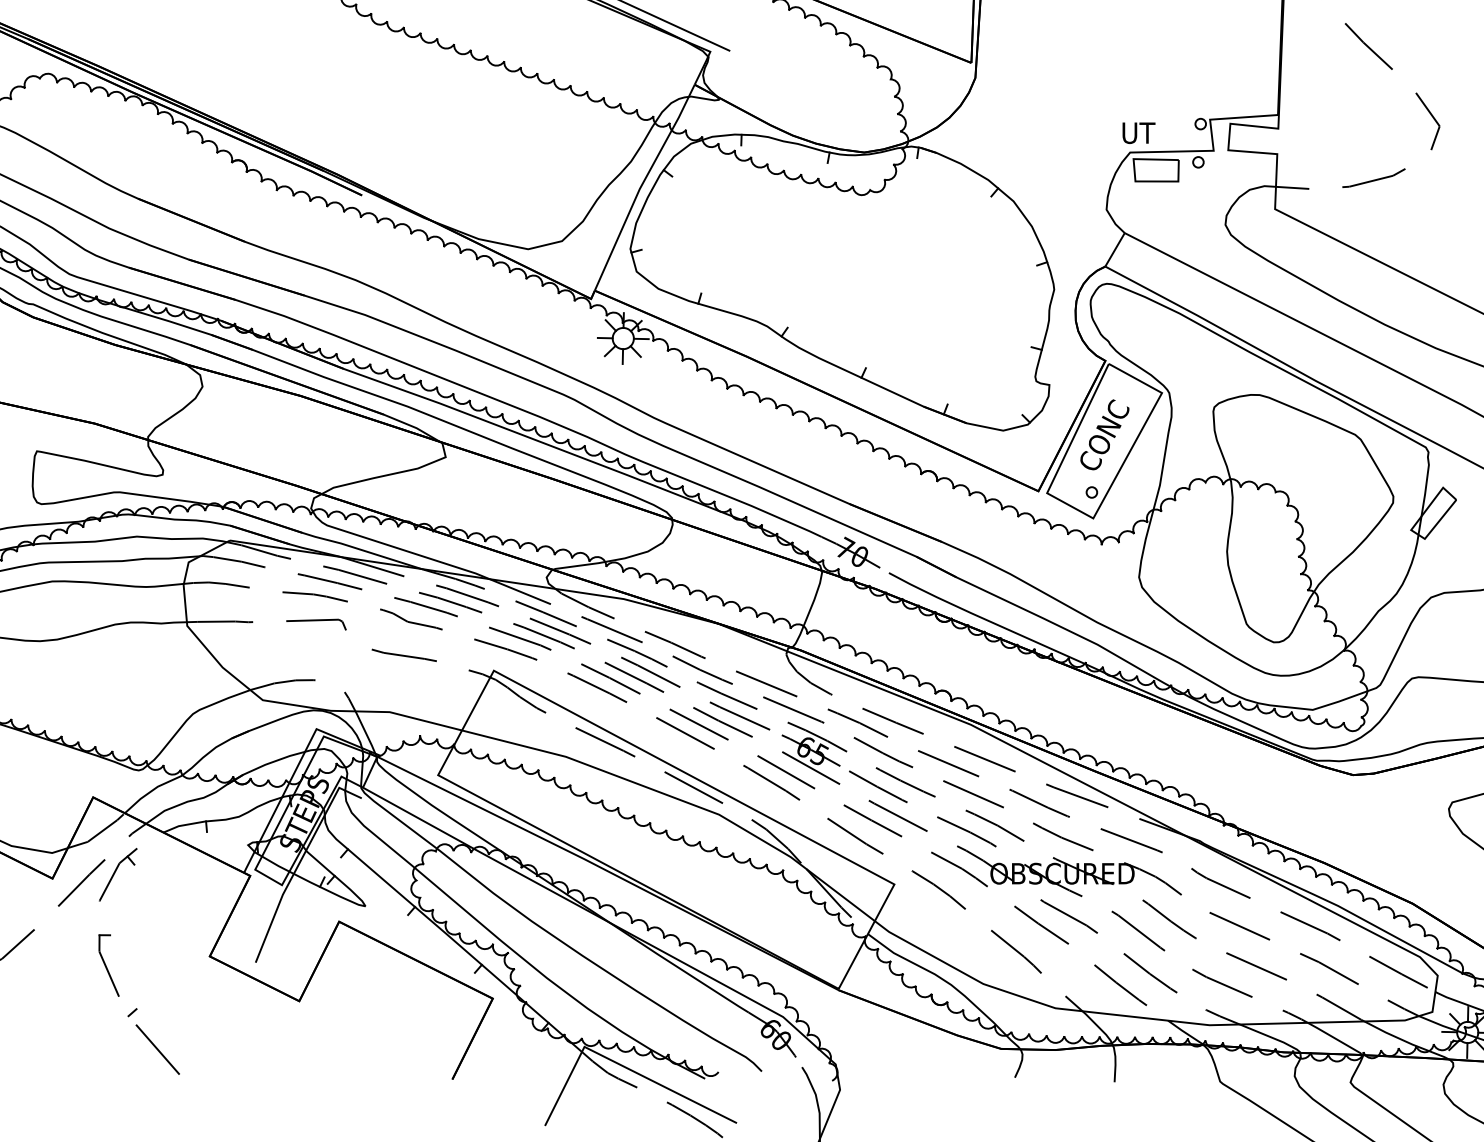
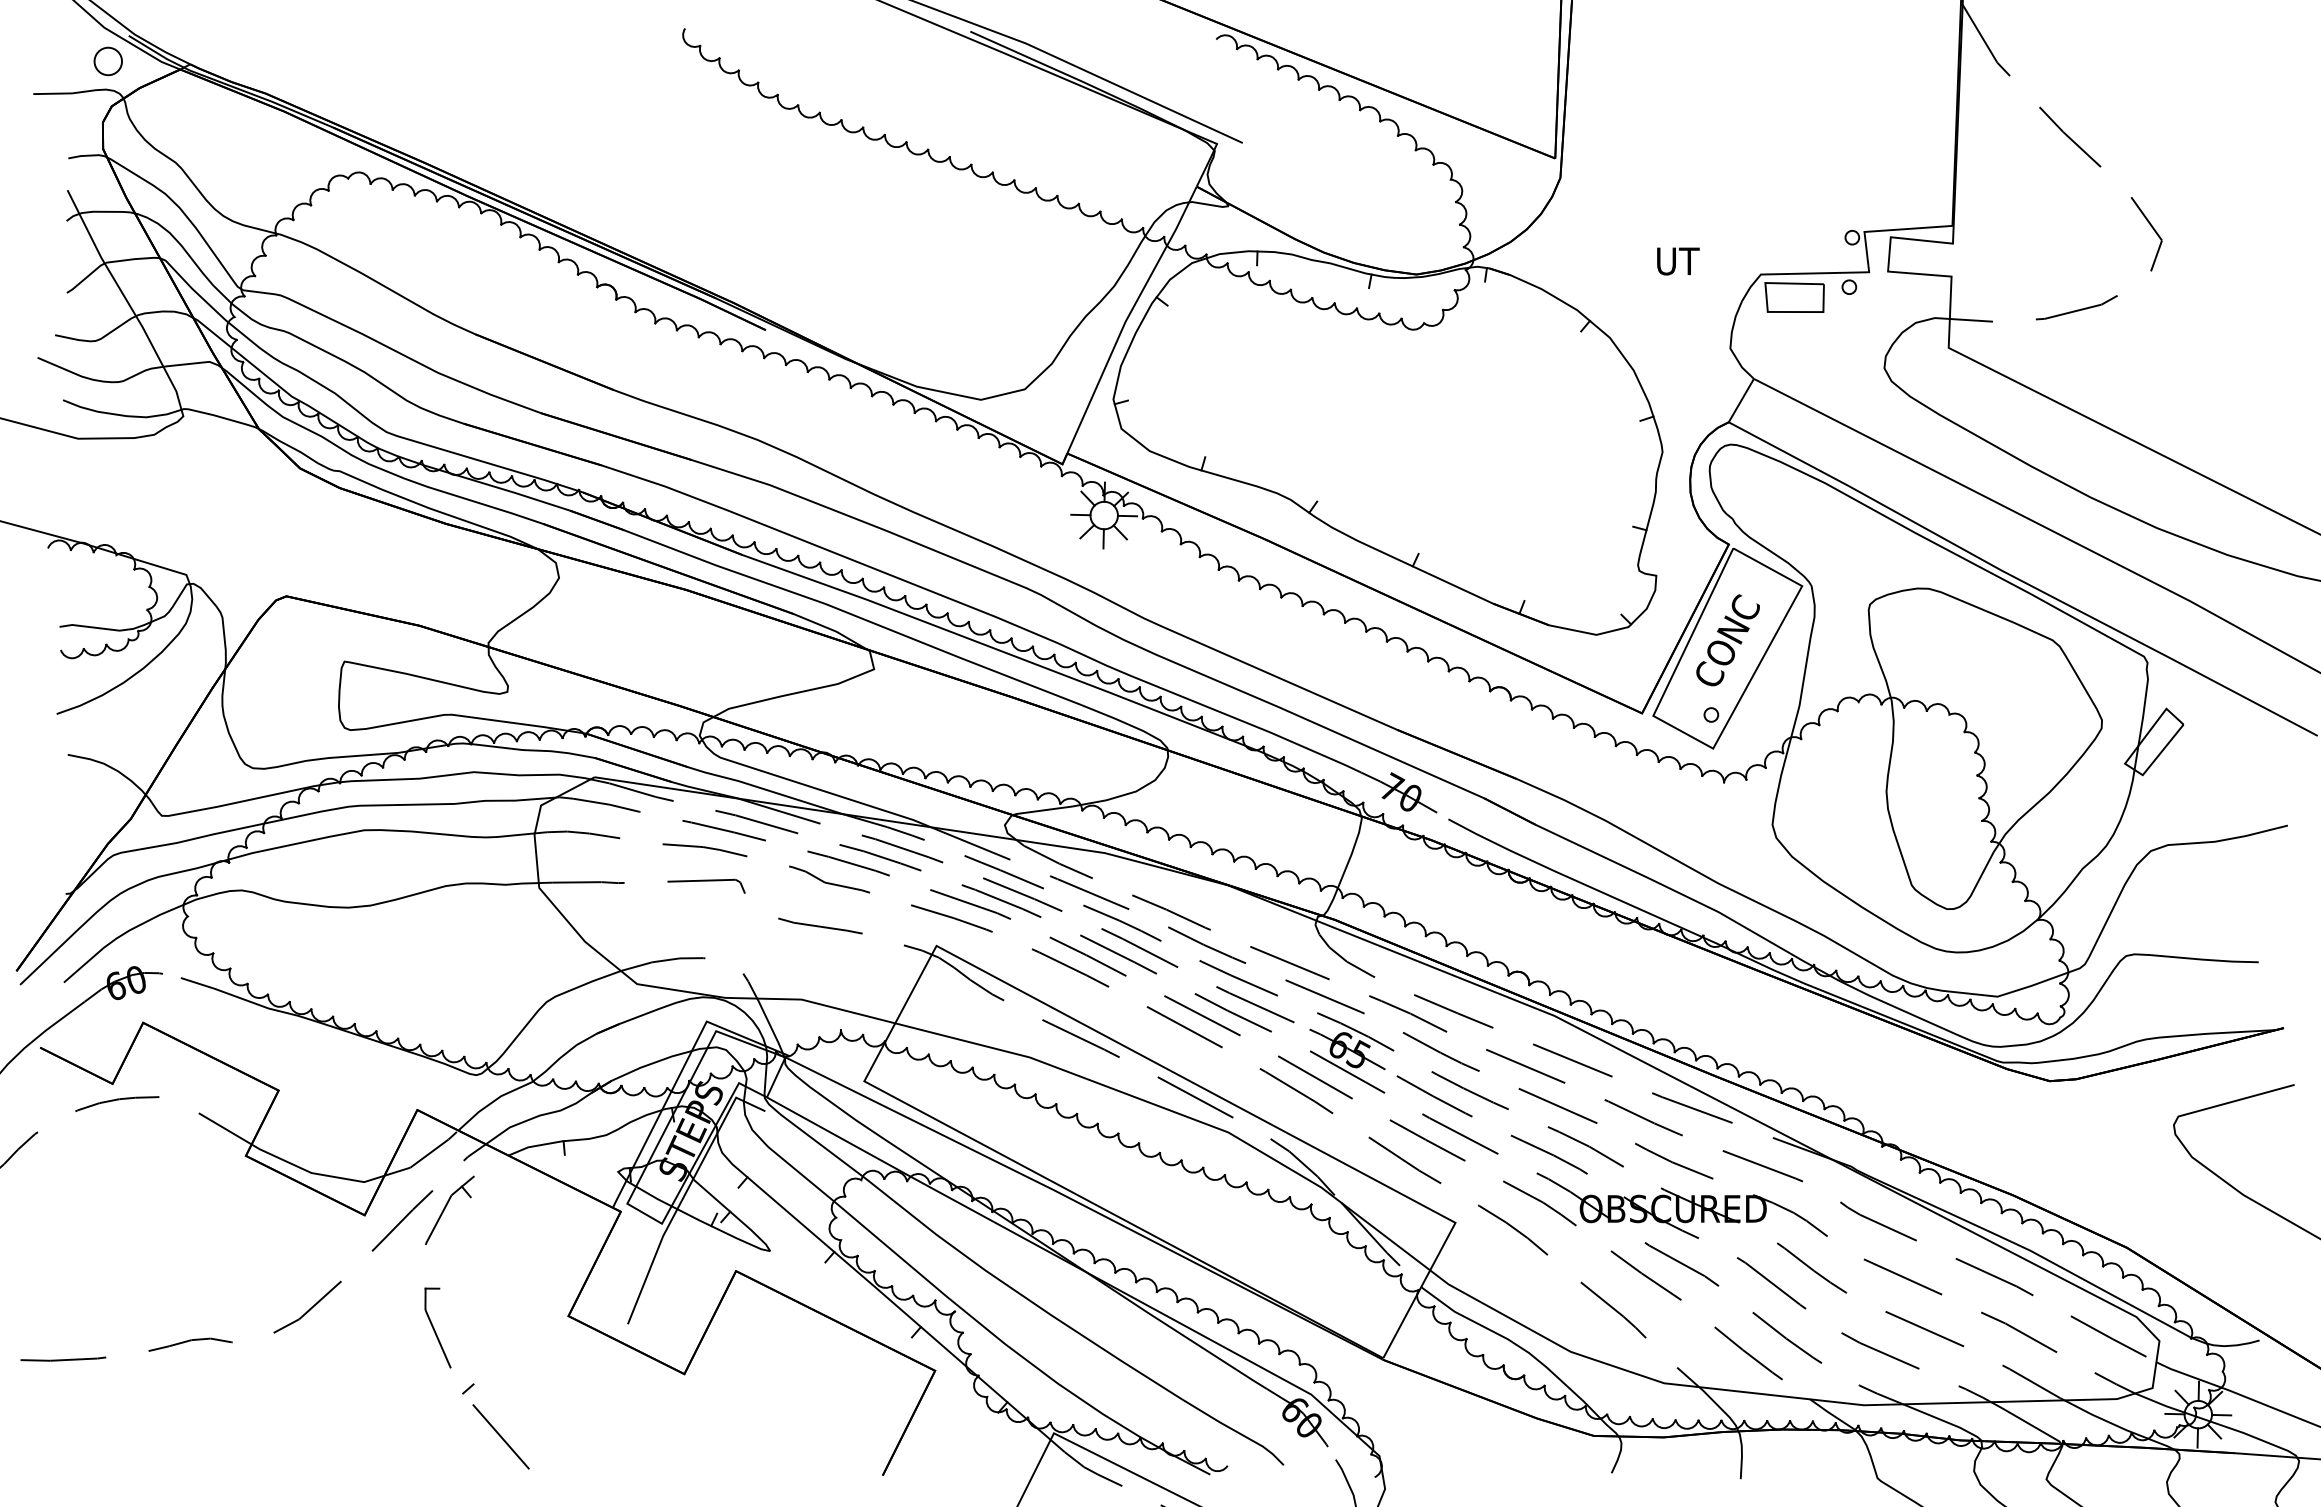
text: (1139, 133) -> (1678, 261), moved

